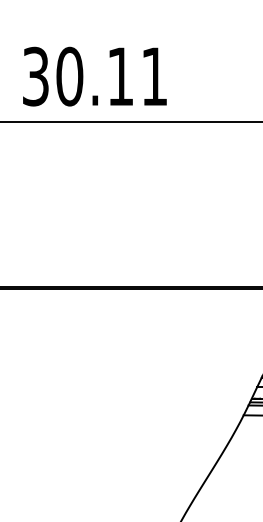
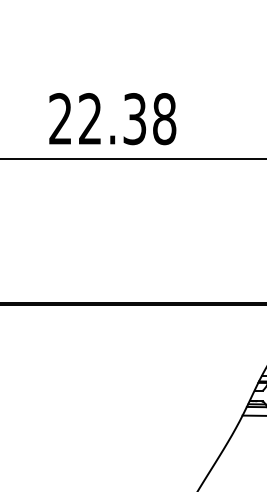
text: (95, 77) -> (112, 119), 30.11 -> 22.38

